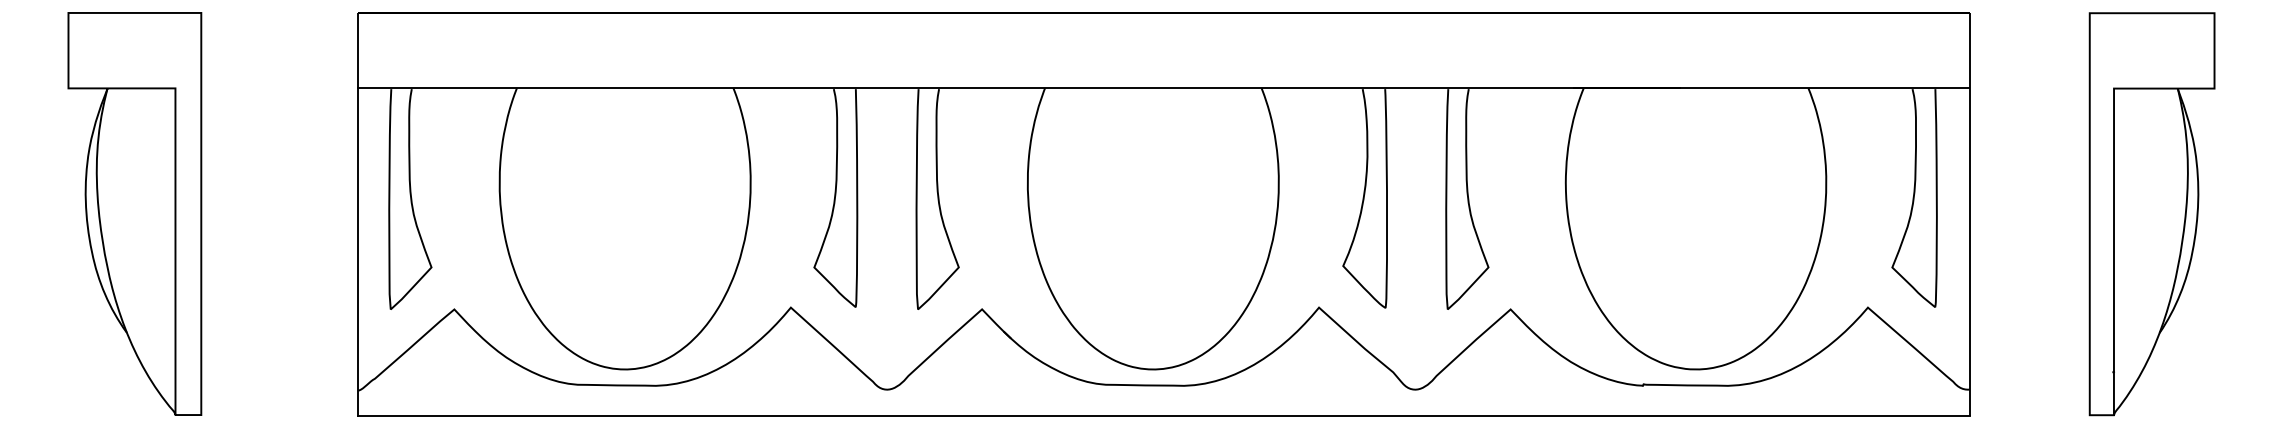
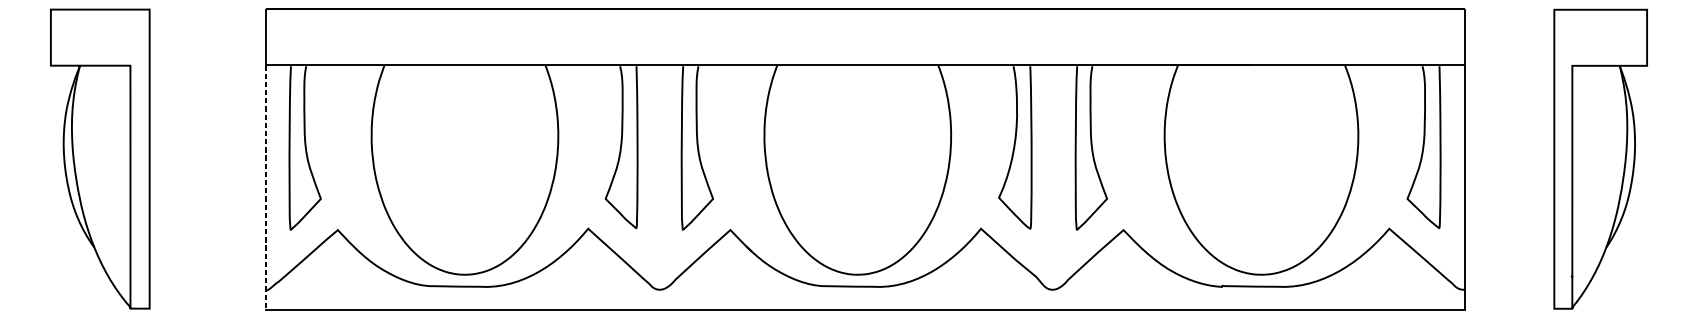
line: (357, 252) -> (265, 187), solid -> dashed

